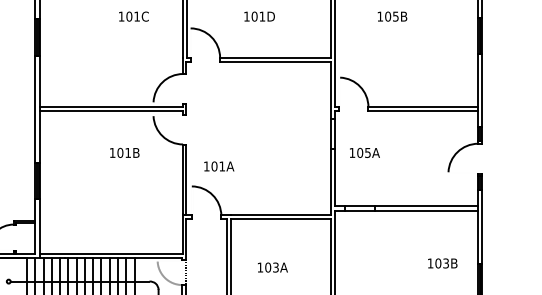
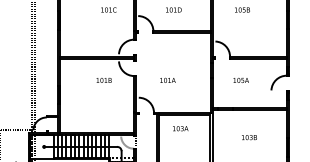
text: (363, 153) -> (240, 80), moved
text: (218, 164) -> (167, 79), moved
text: (442, 263) -> (249, 137), moved
text: (272, 267) -> (180, 128), moved

